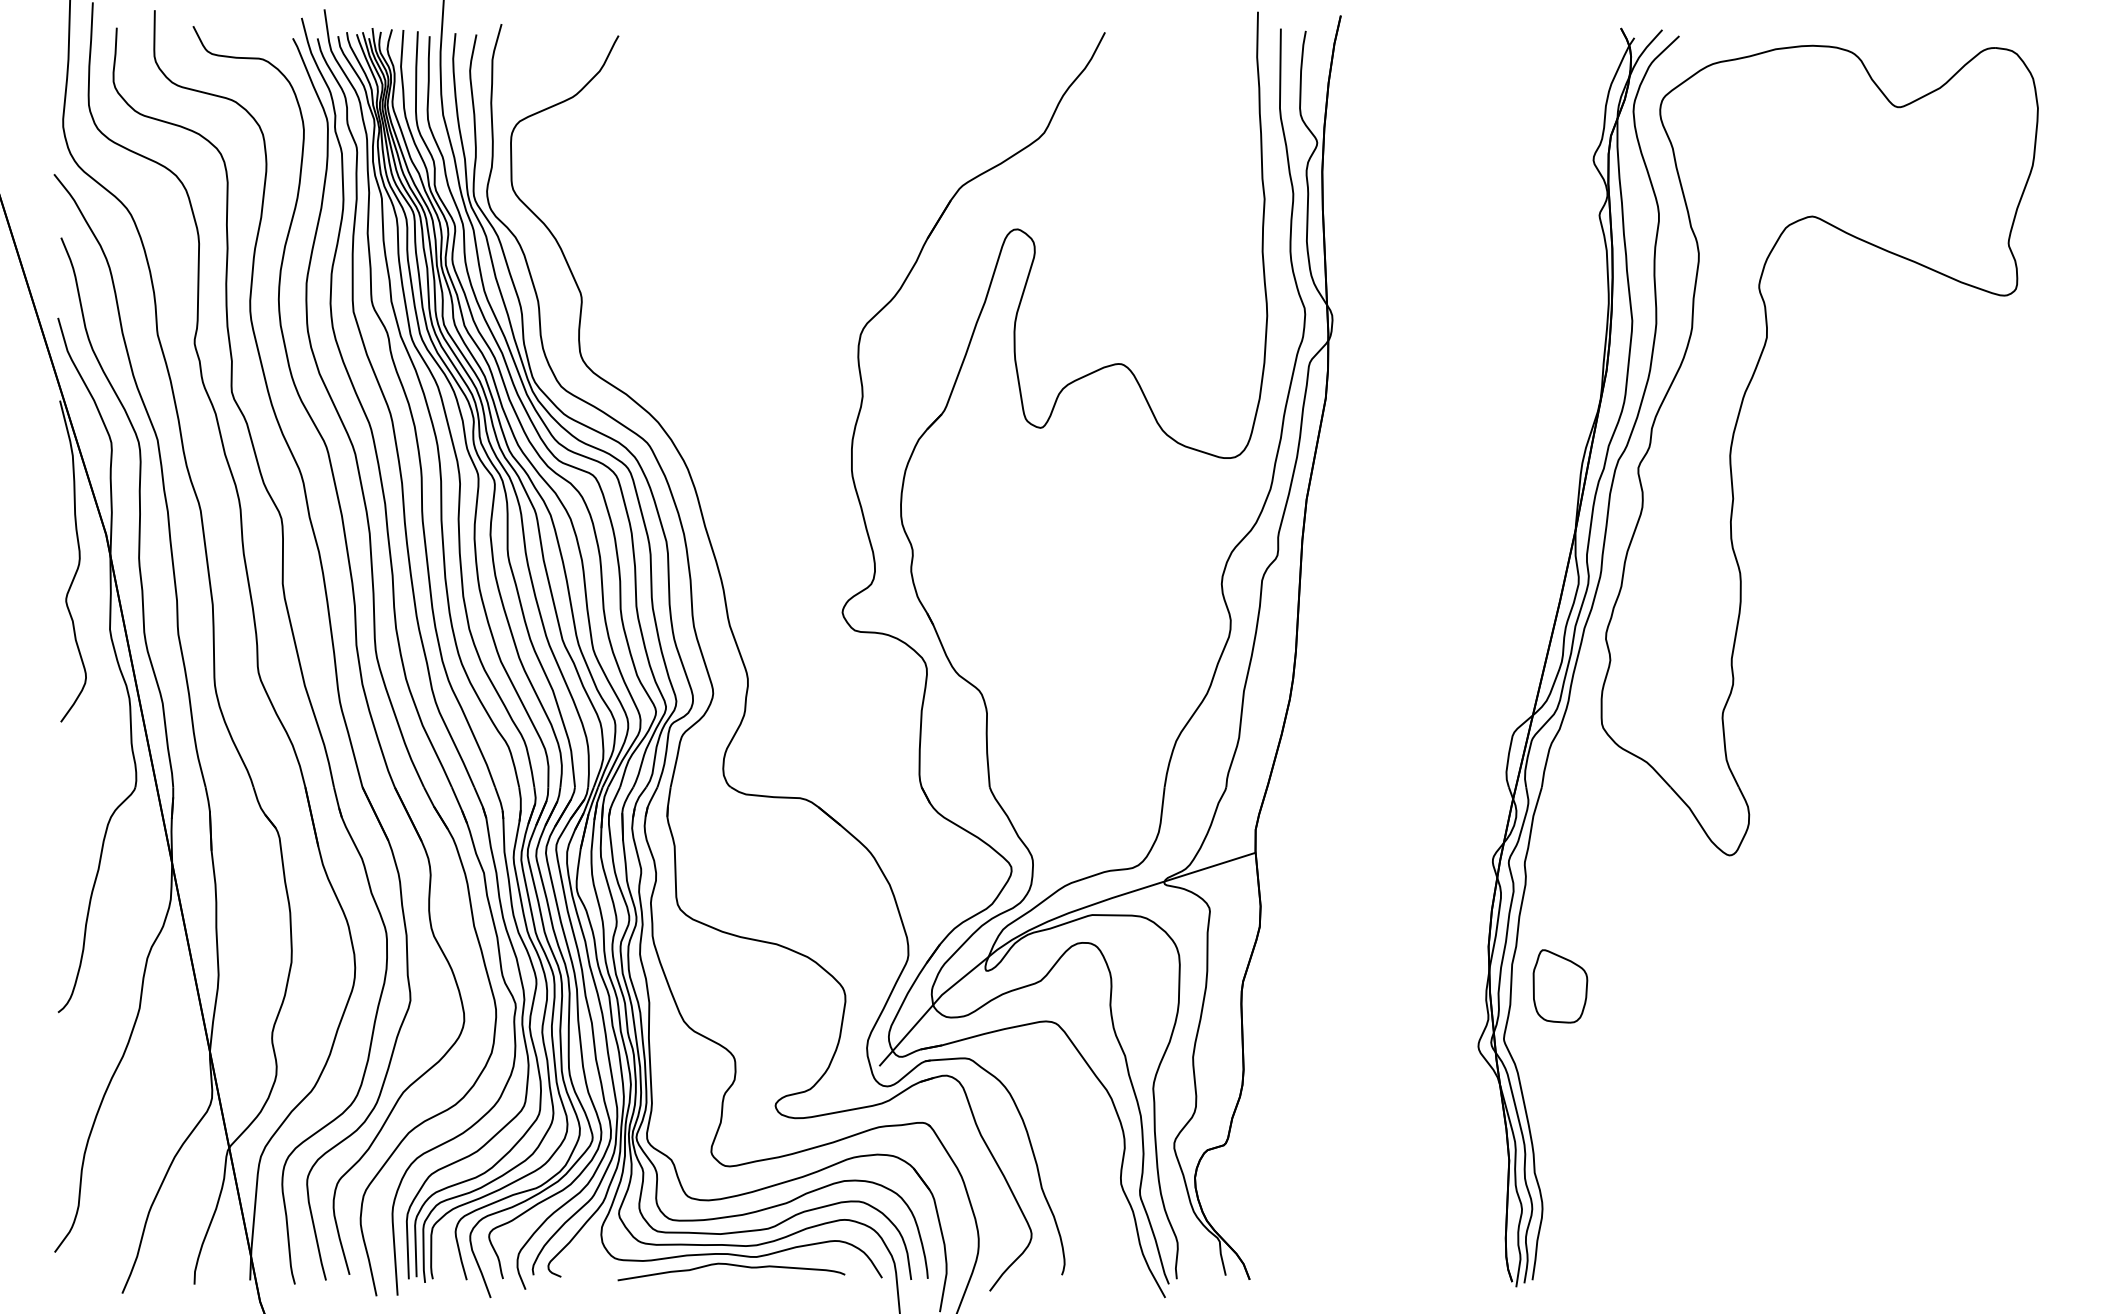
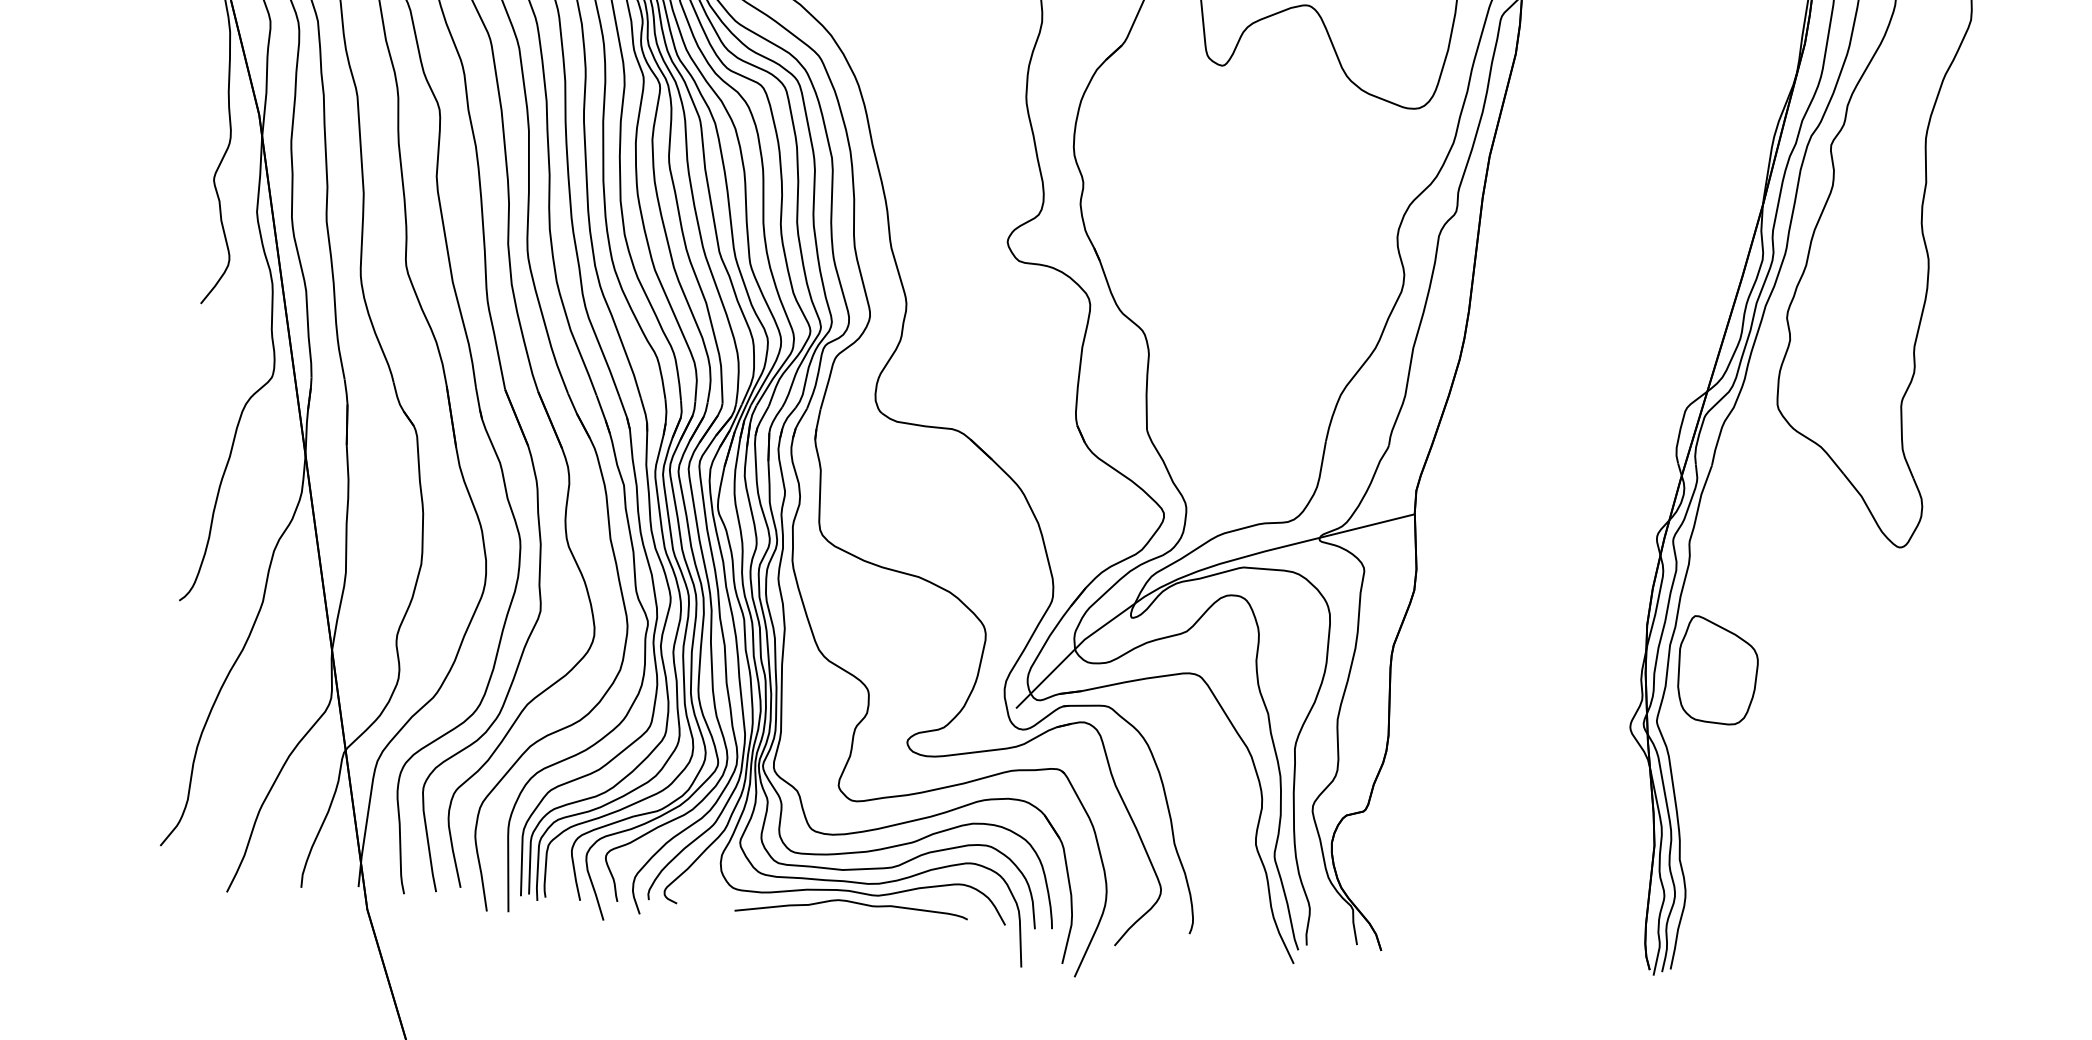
part: (1560, 986) -> (1718, 670), size x1.43

